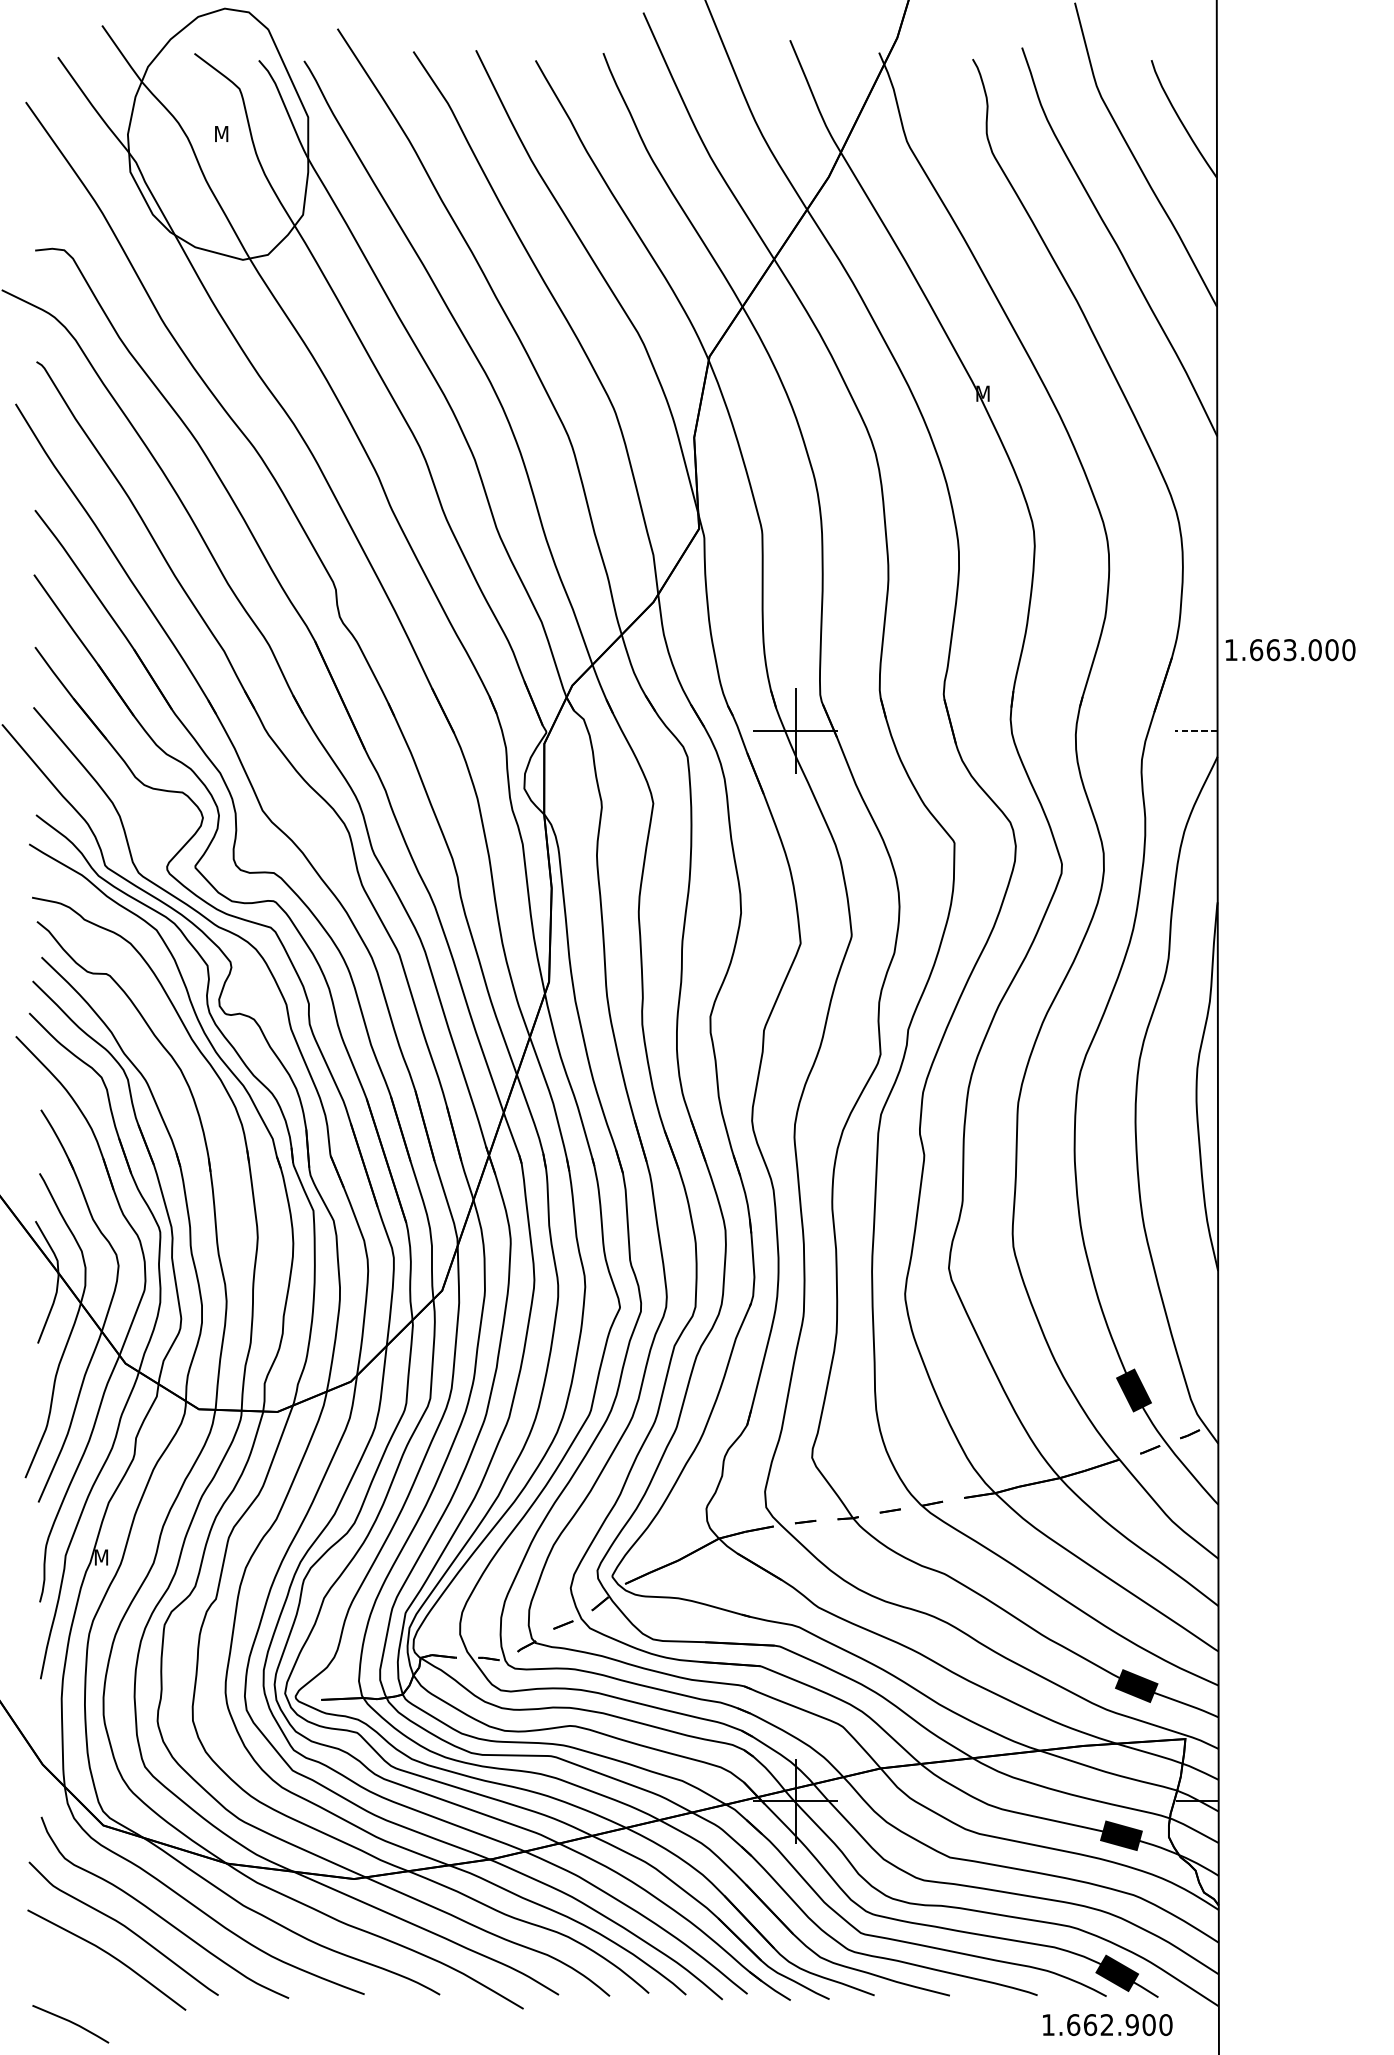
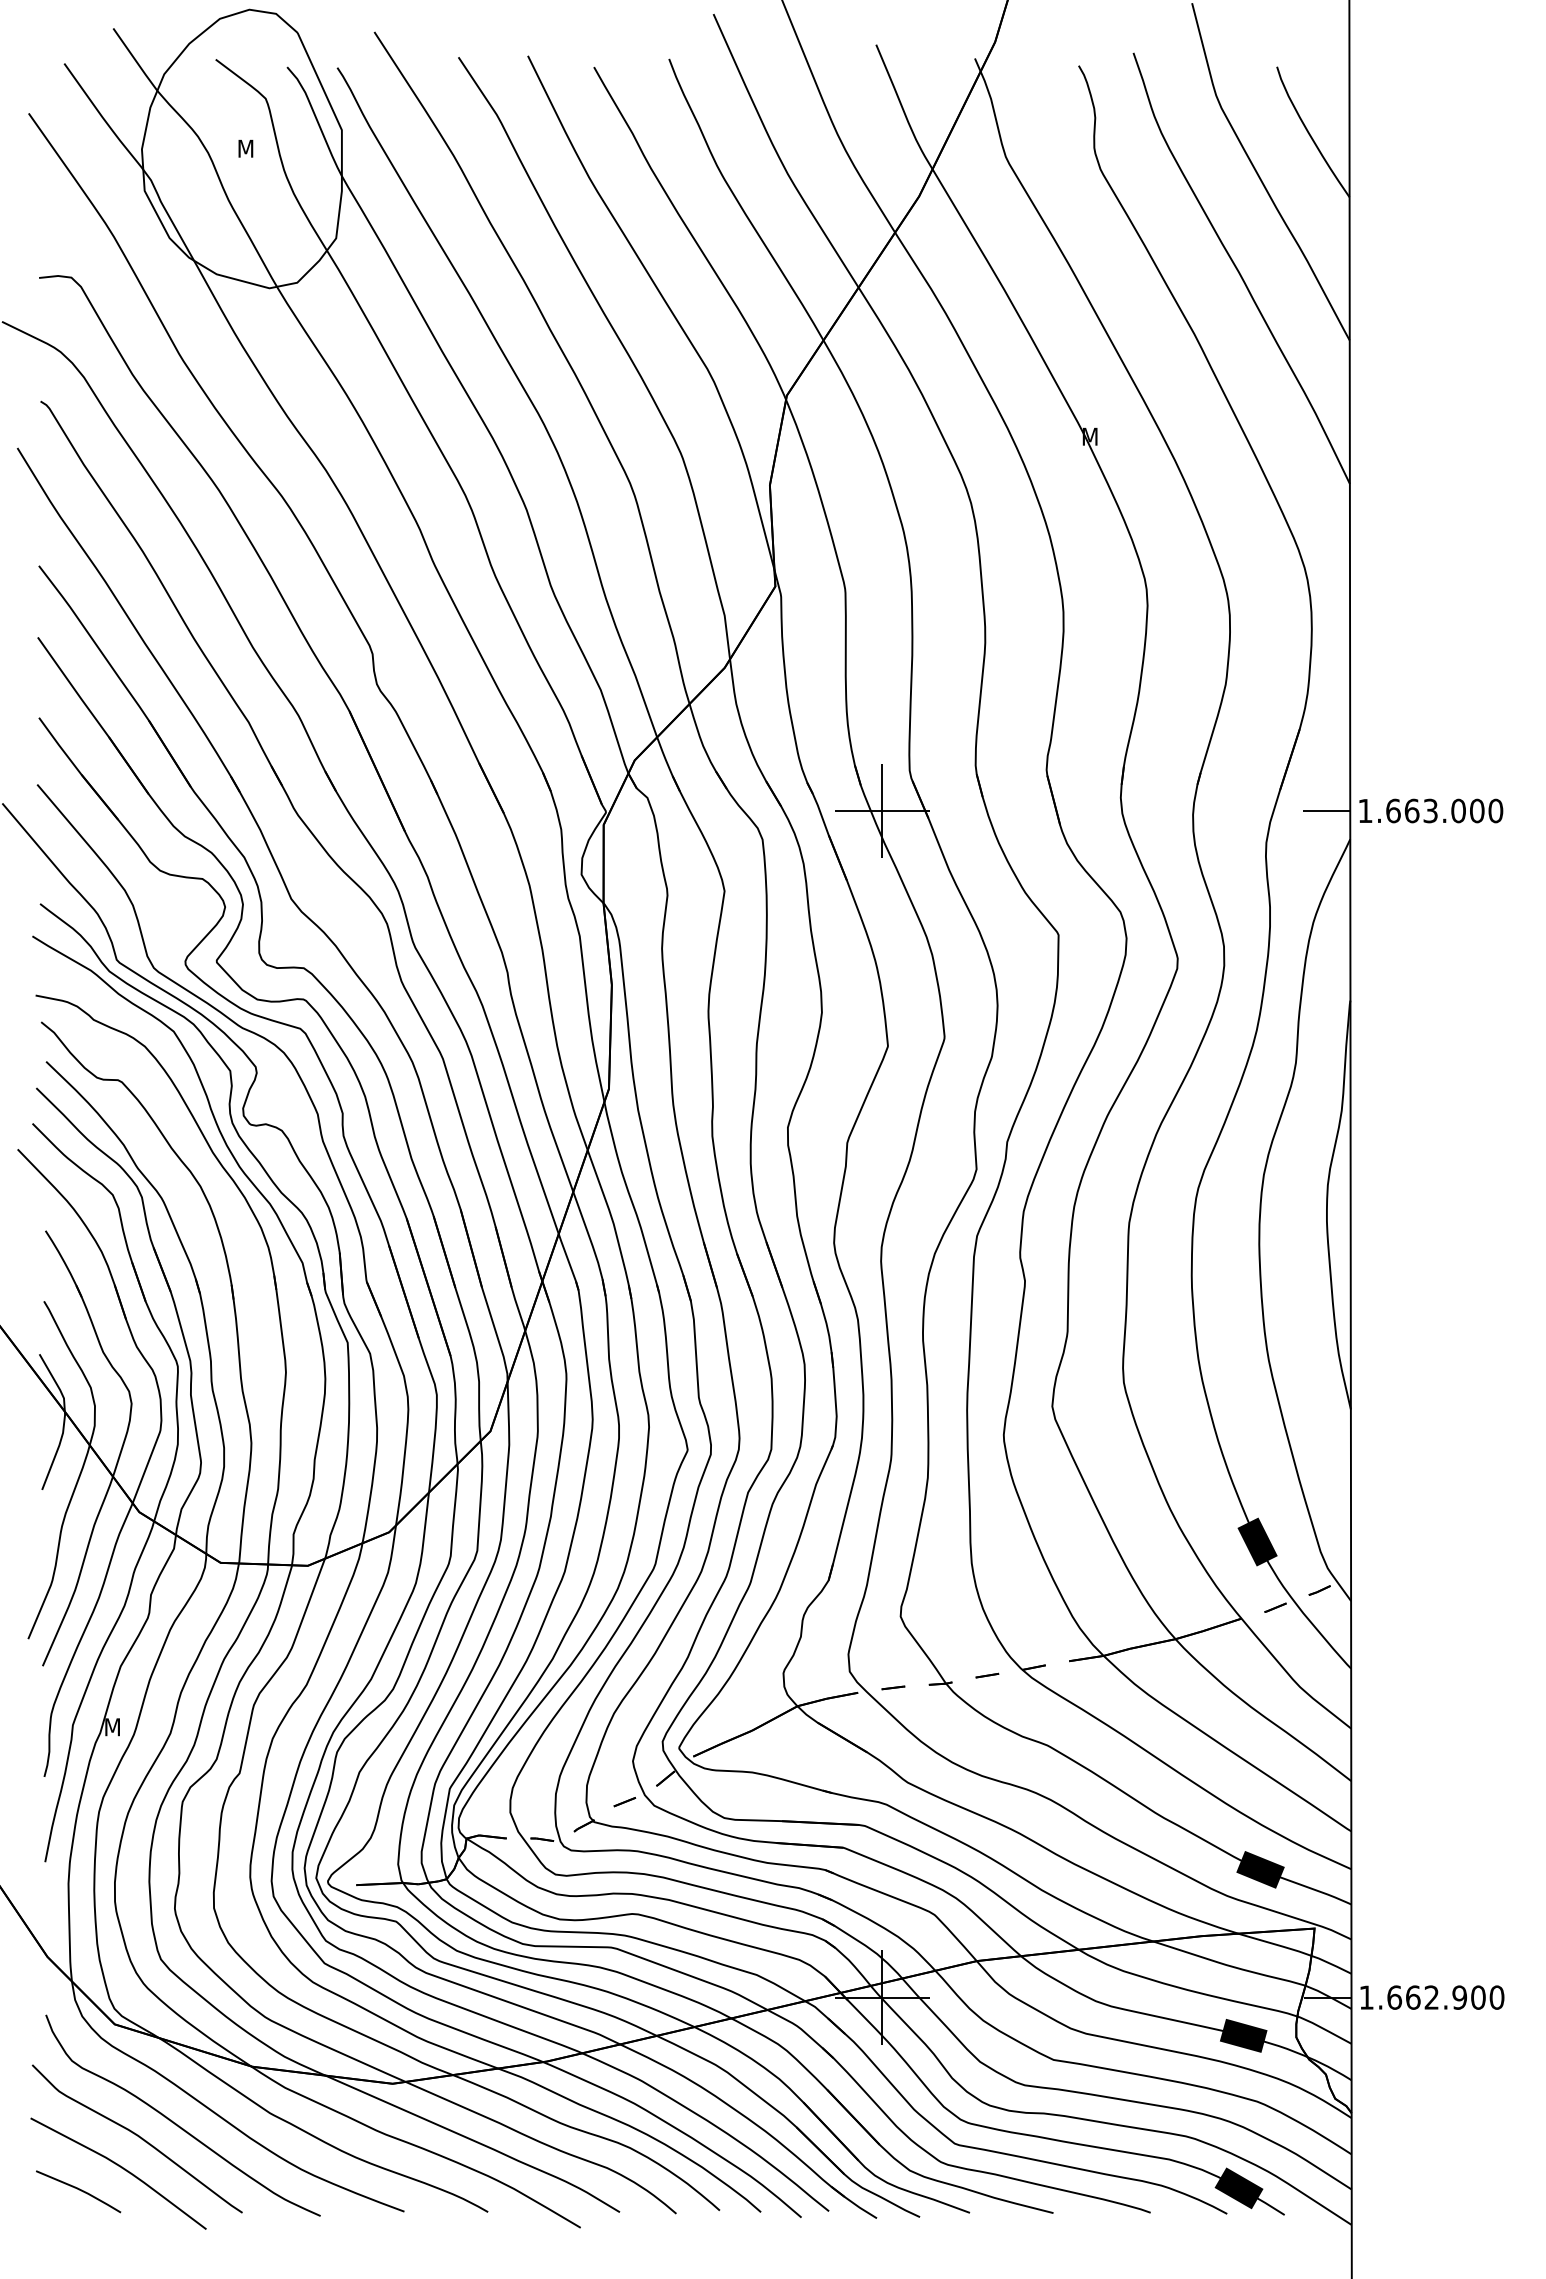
text: (1290, 649) -> (1431, 810), moved
line: (1196, 731) -> (1326, 811), dashed -> solid
line: (71, 2023) -> (79, 2190), moved
text: (1107, 2024) -> (1432, 1997), moved

